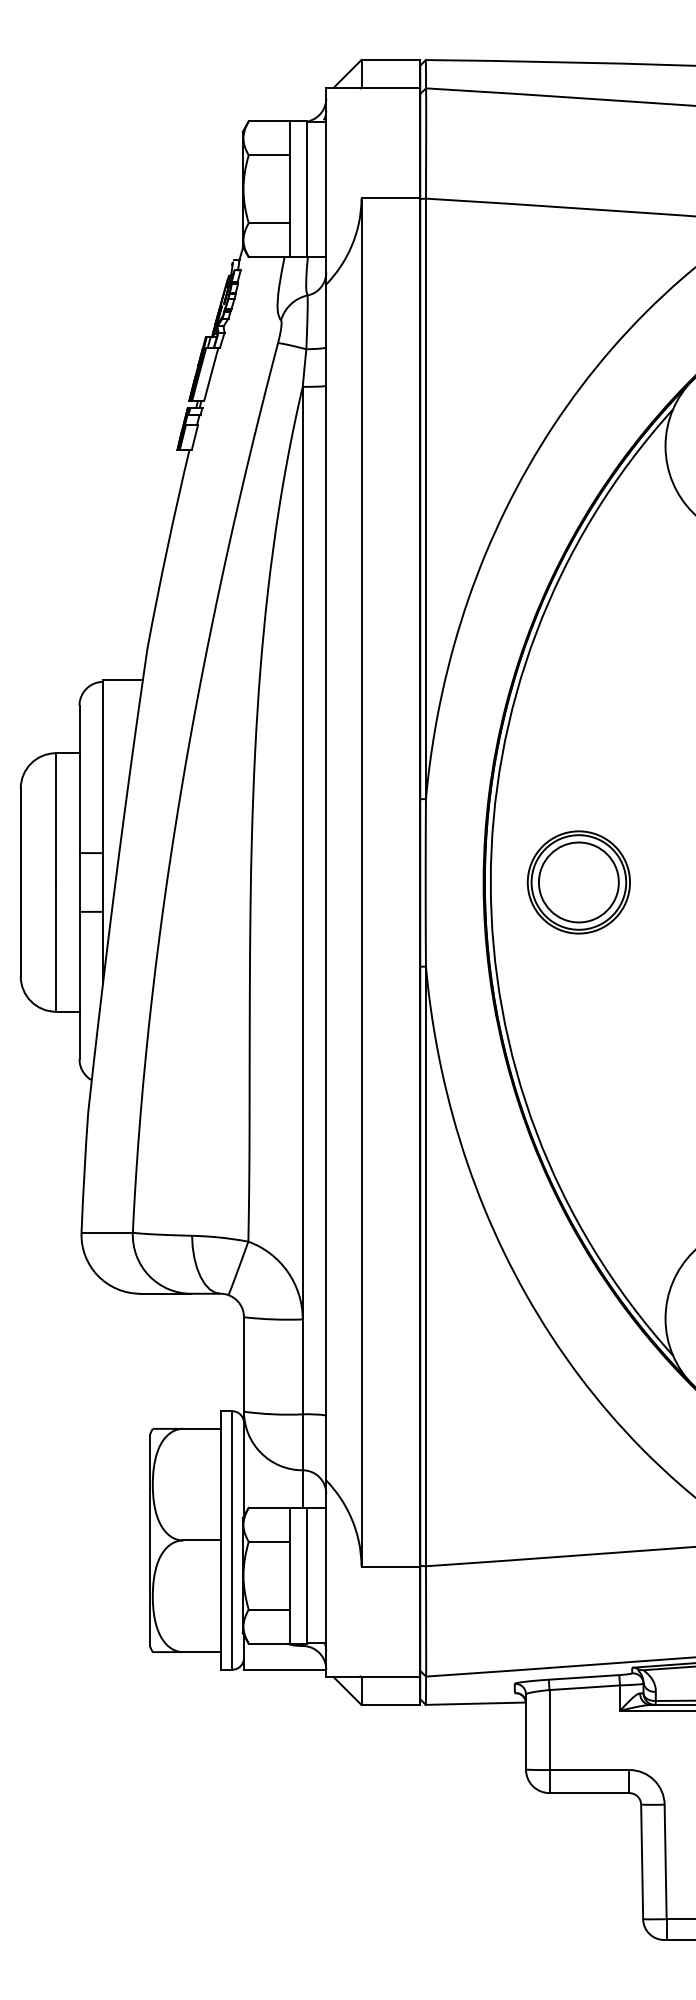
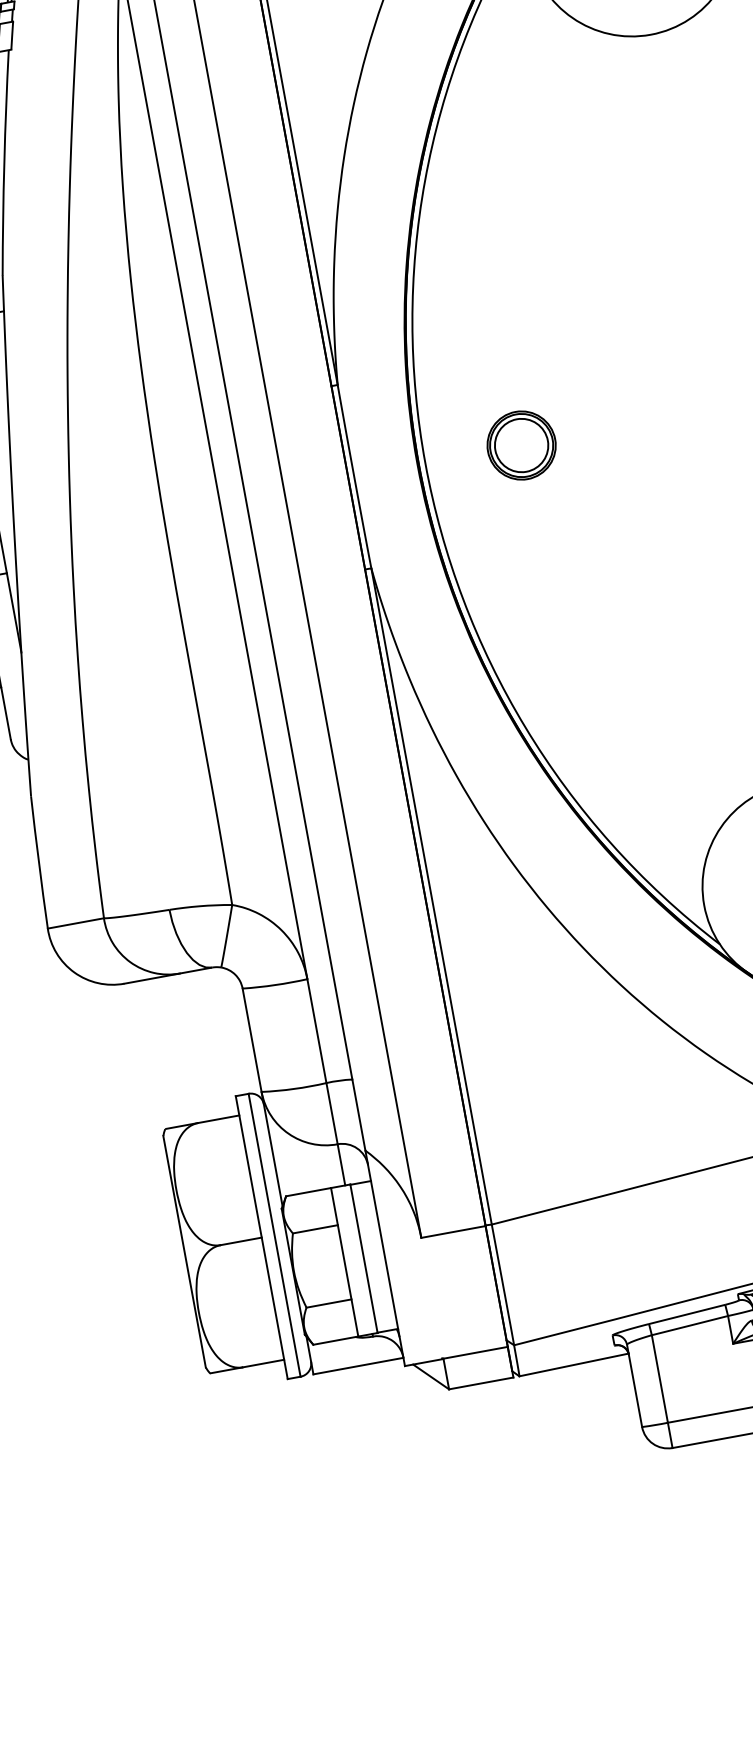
part: (578, 882) -> (521, 445), size x0.6

